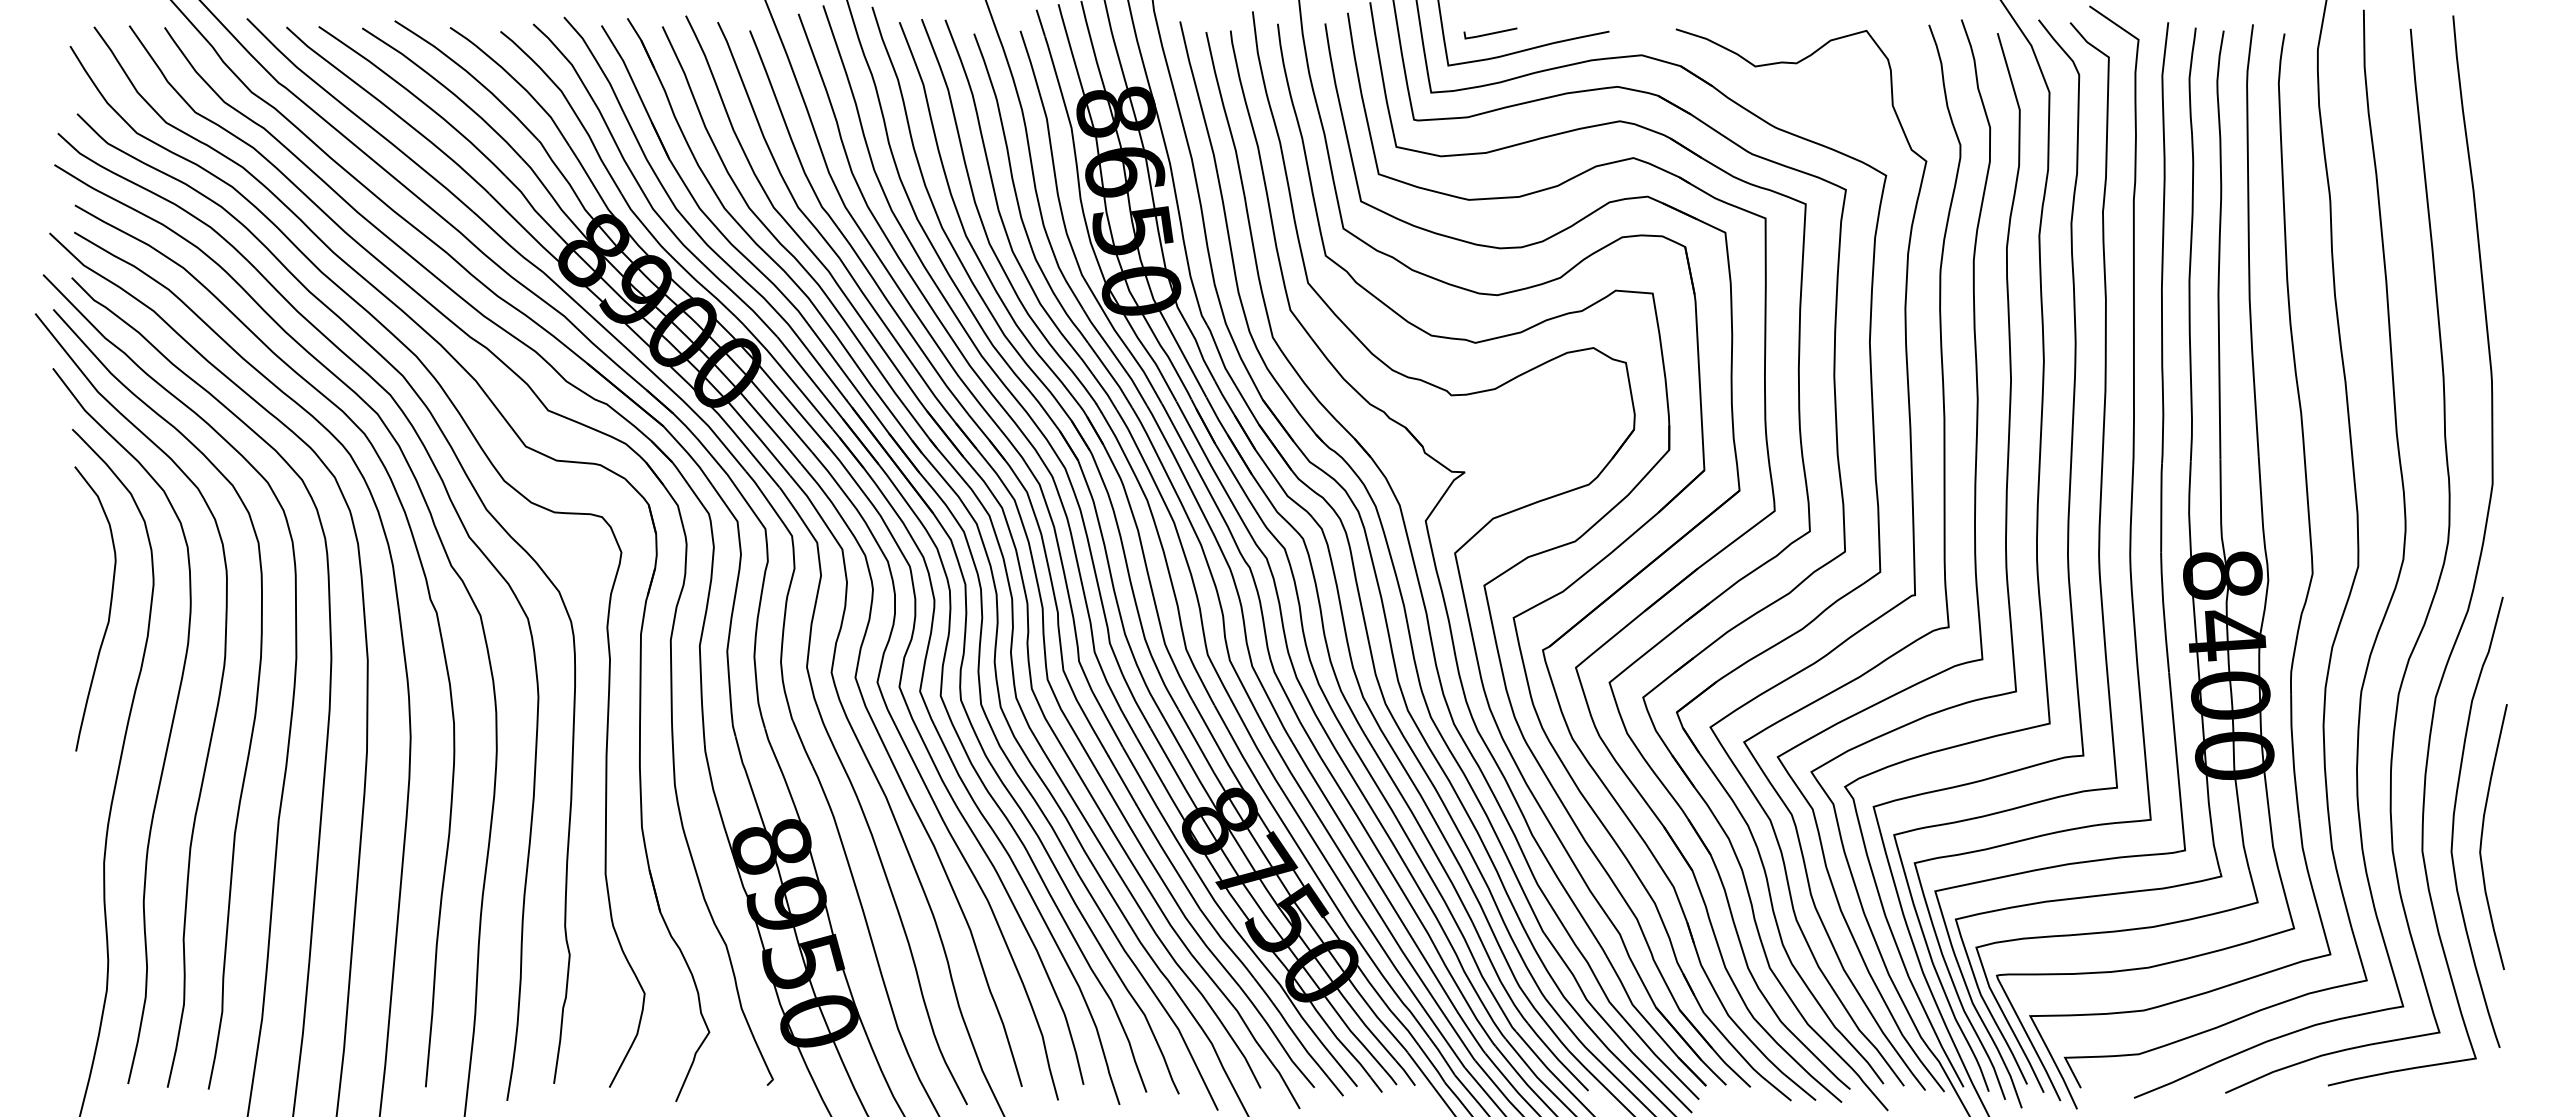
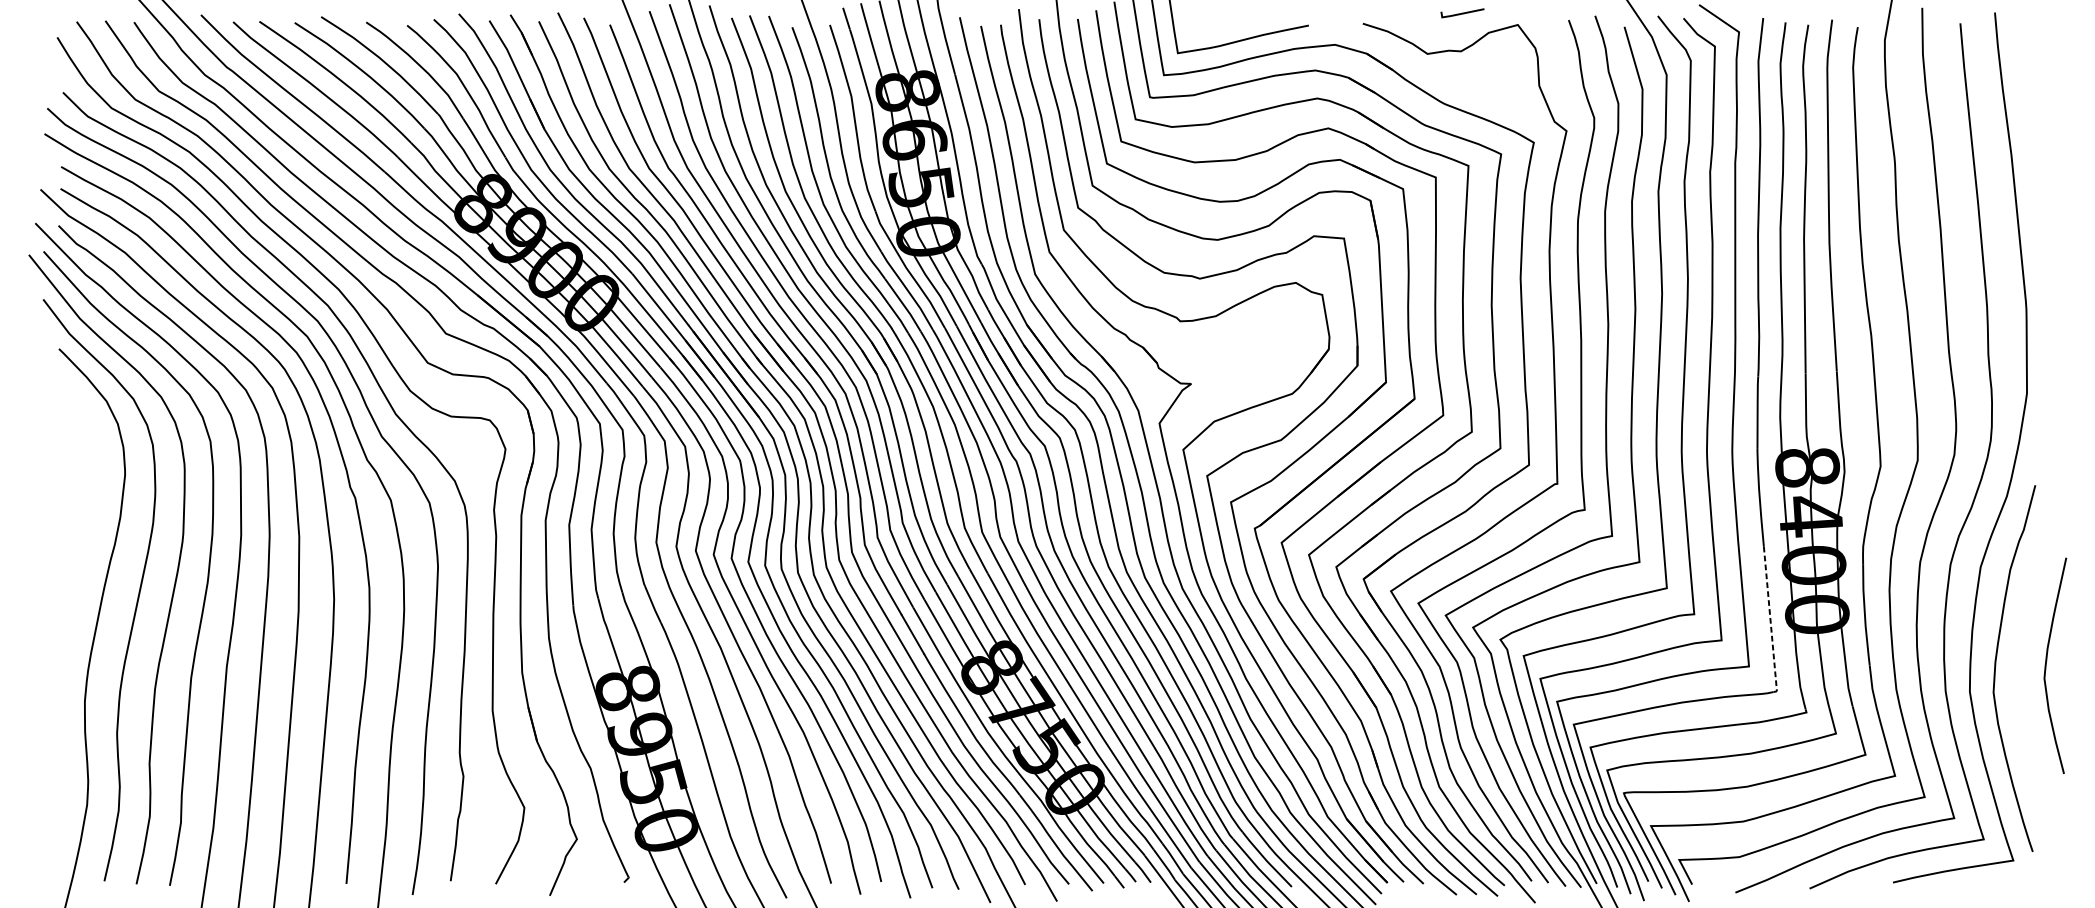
line: (1490, 33) -> (1462, 13), moved
curve: (108, 613) -> (88, 498), removed
line: (2177, 764) -> (1770, 621), solid -> dashed
curve: (2482, 837) -> (2046, 666), moved

